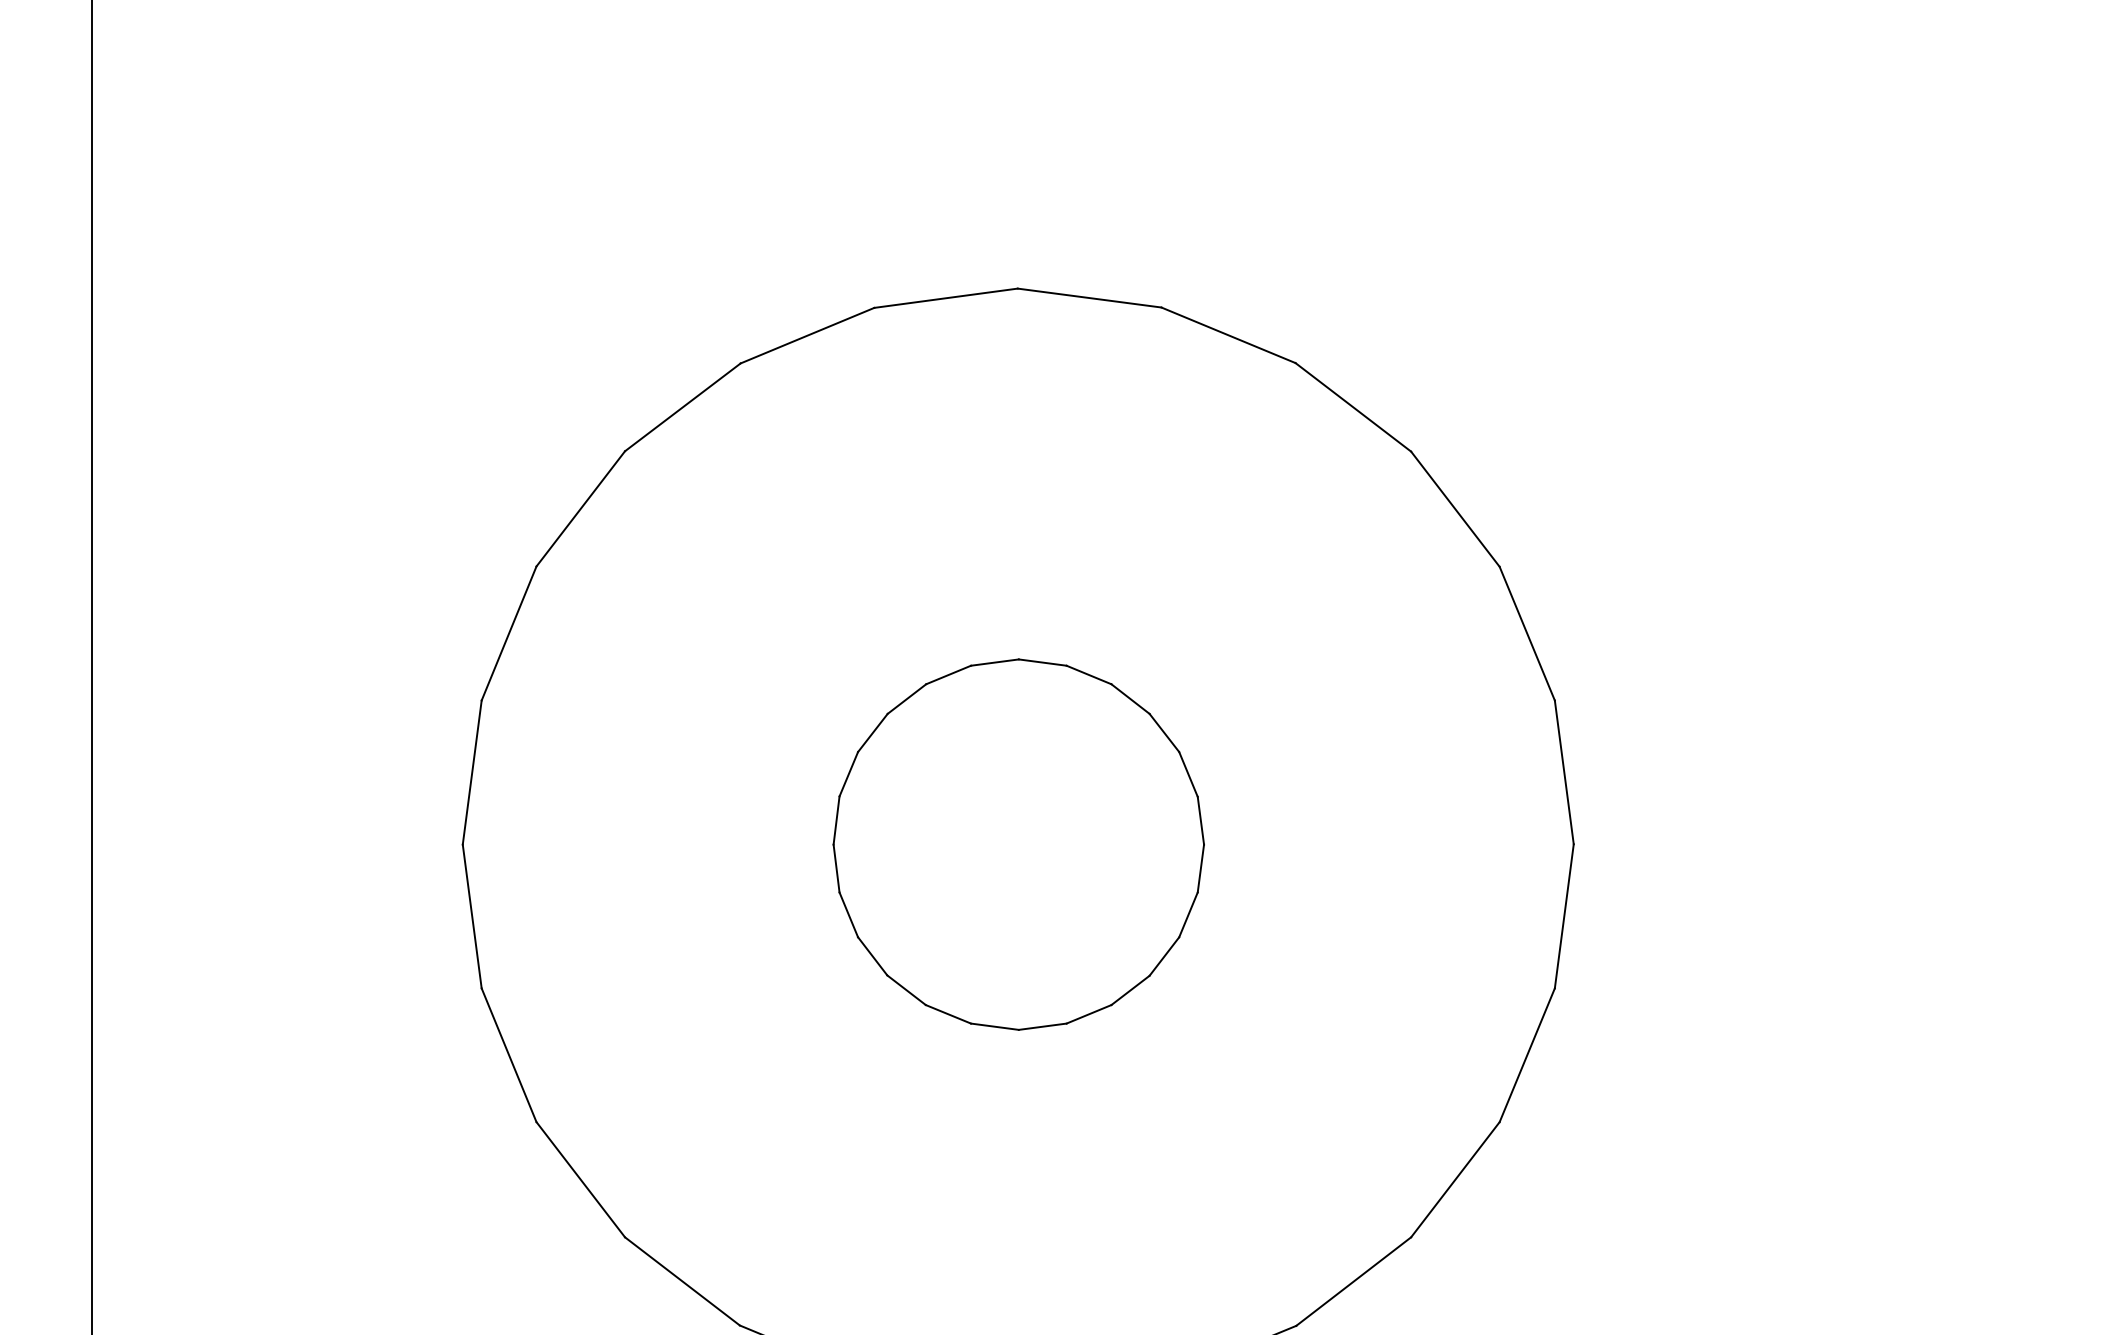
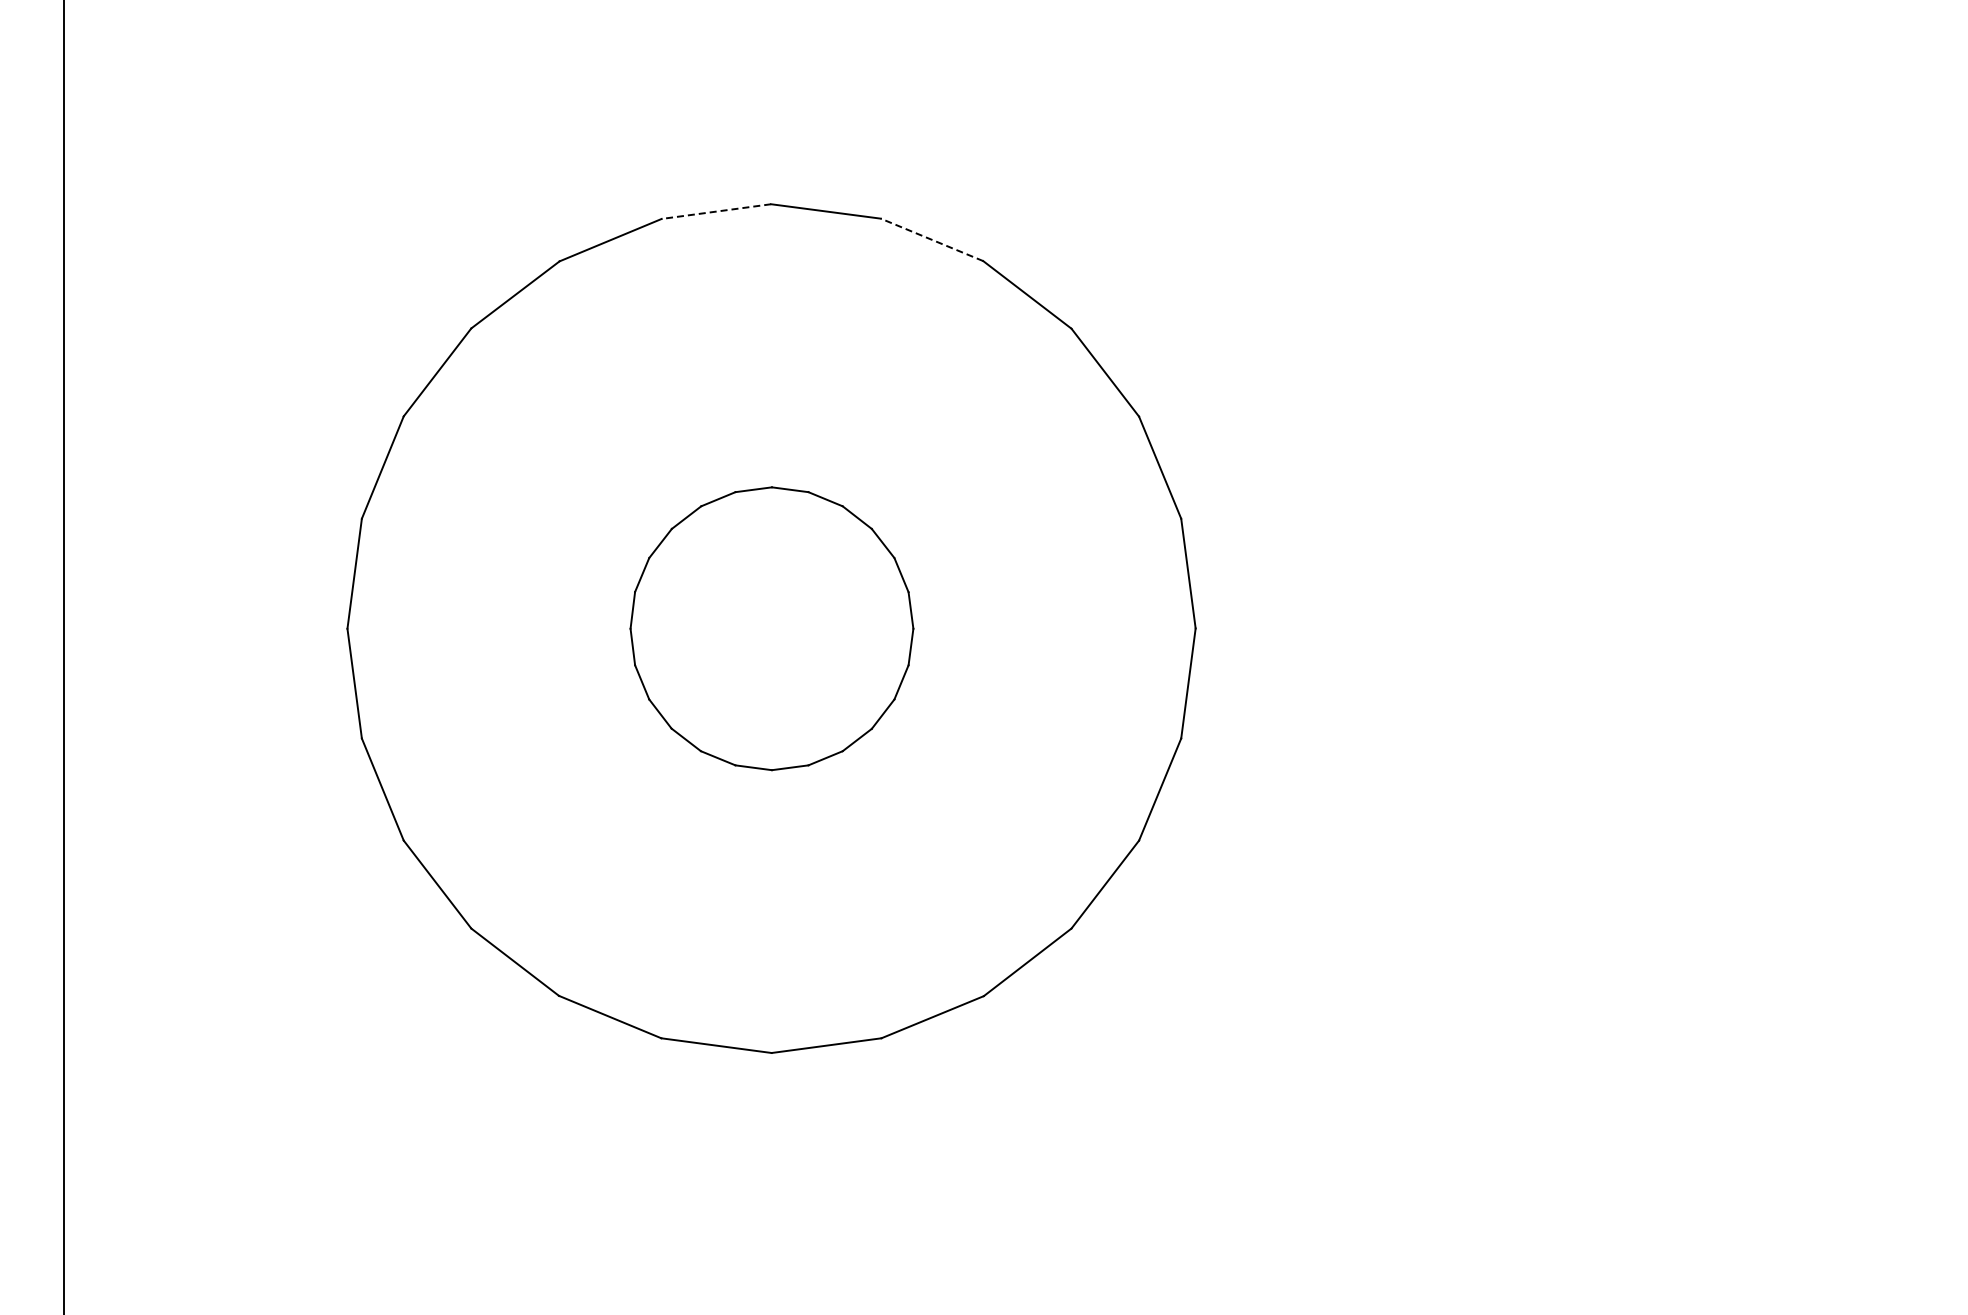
line: (944, 298) -> (715, 211), solid -> dashed
line: (1227, 334) -> (931, 239), solid -> dashed

